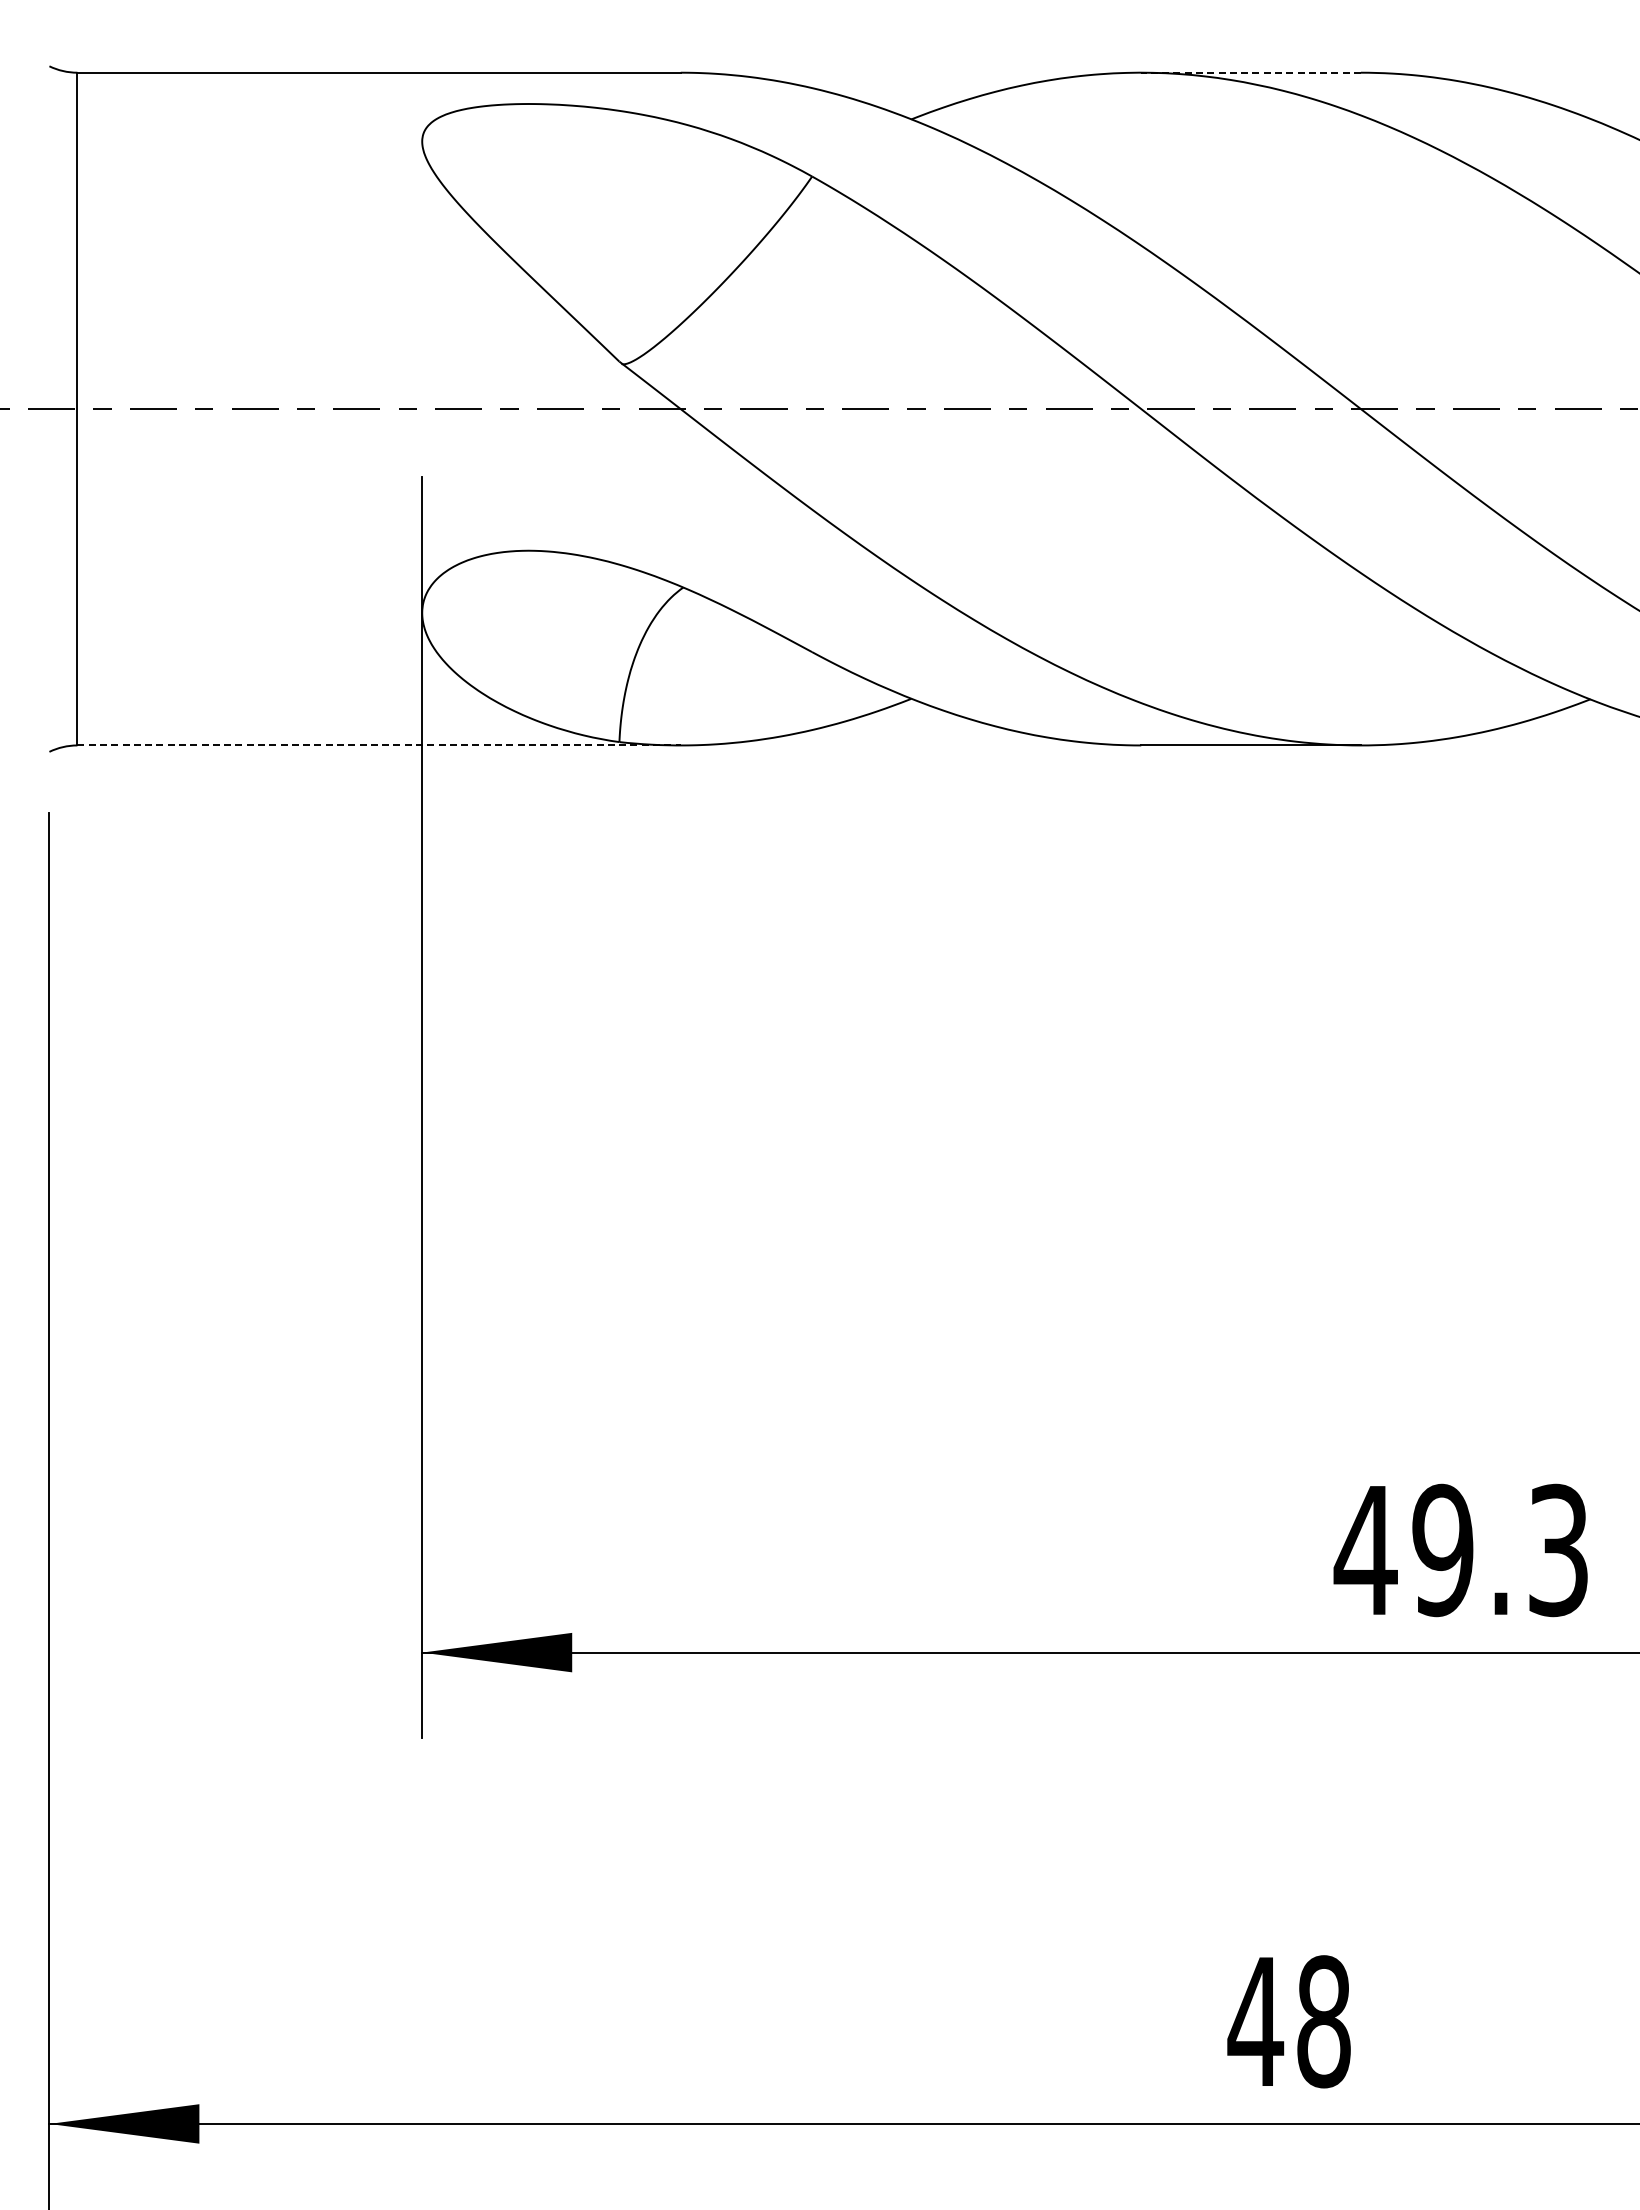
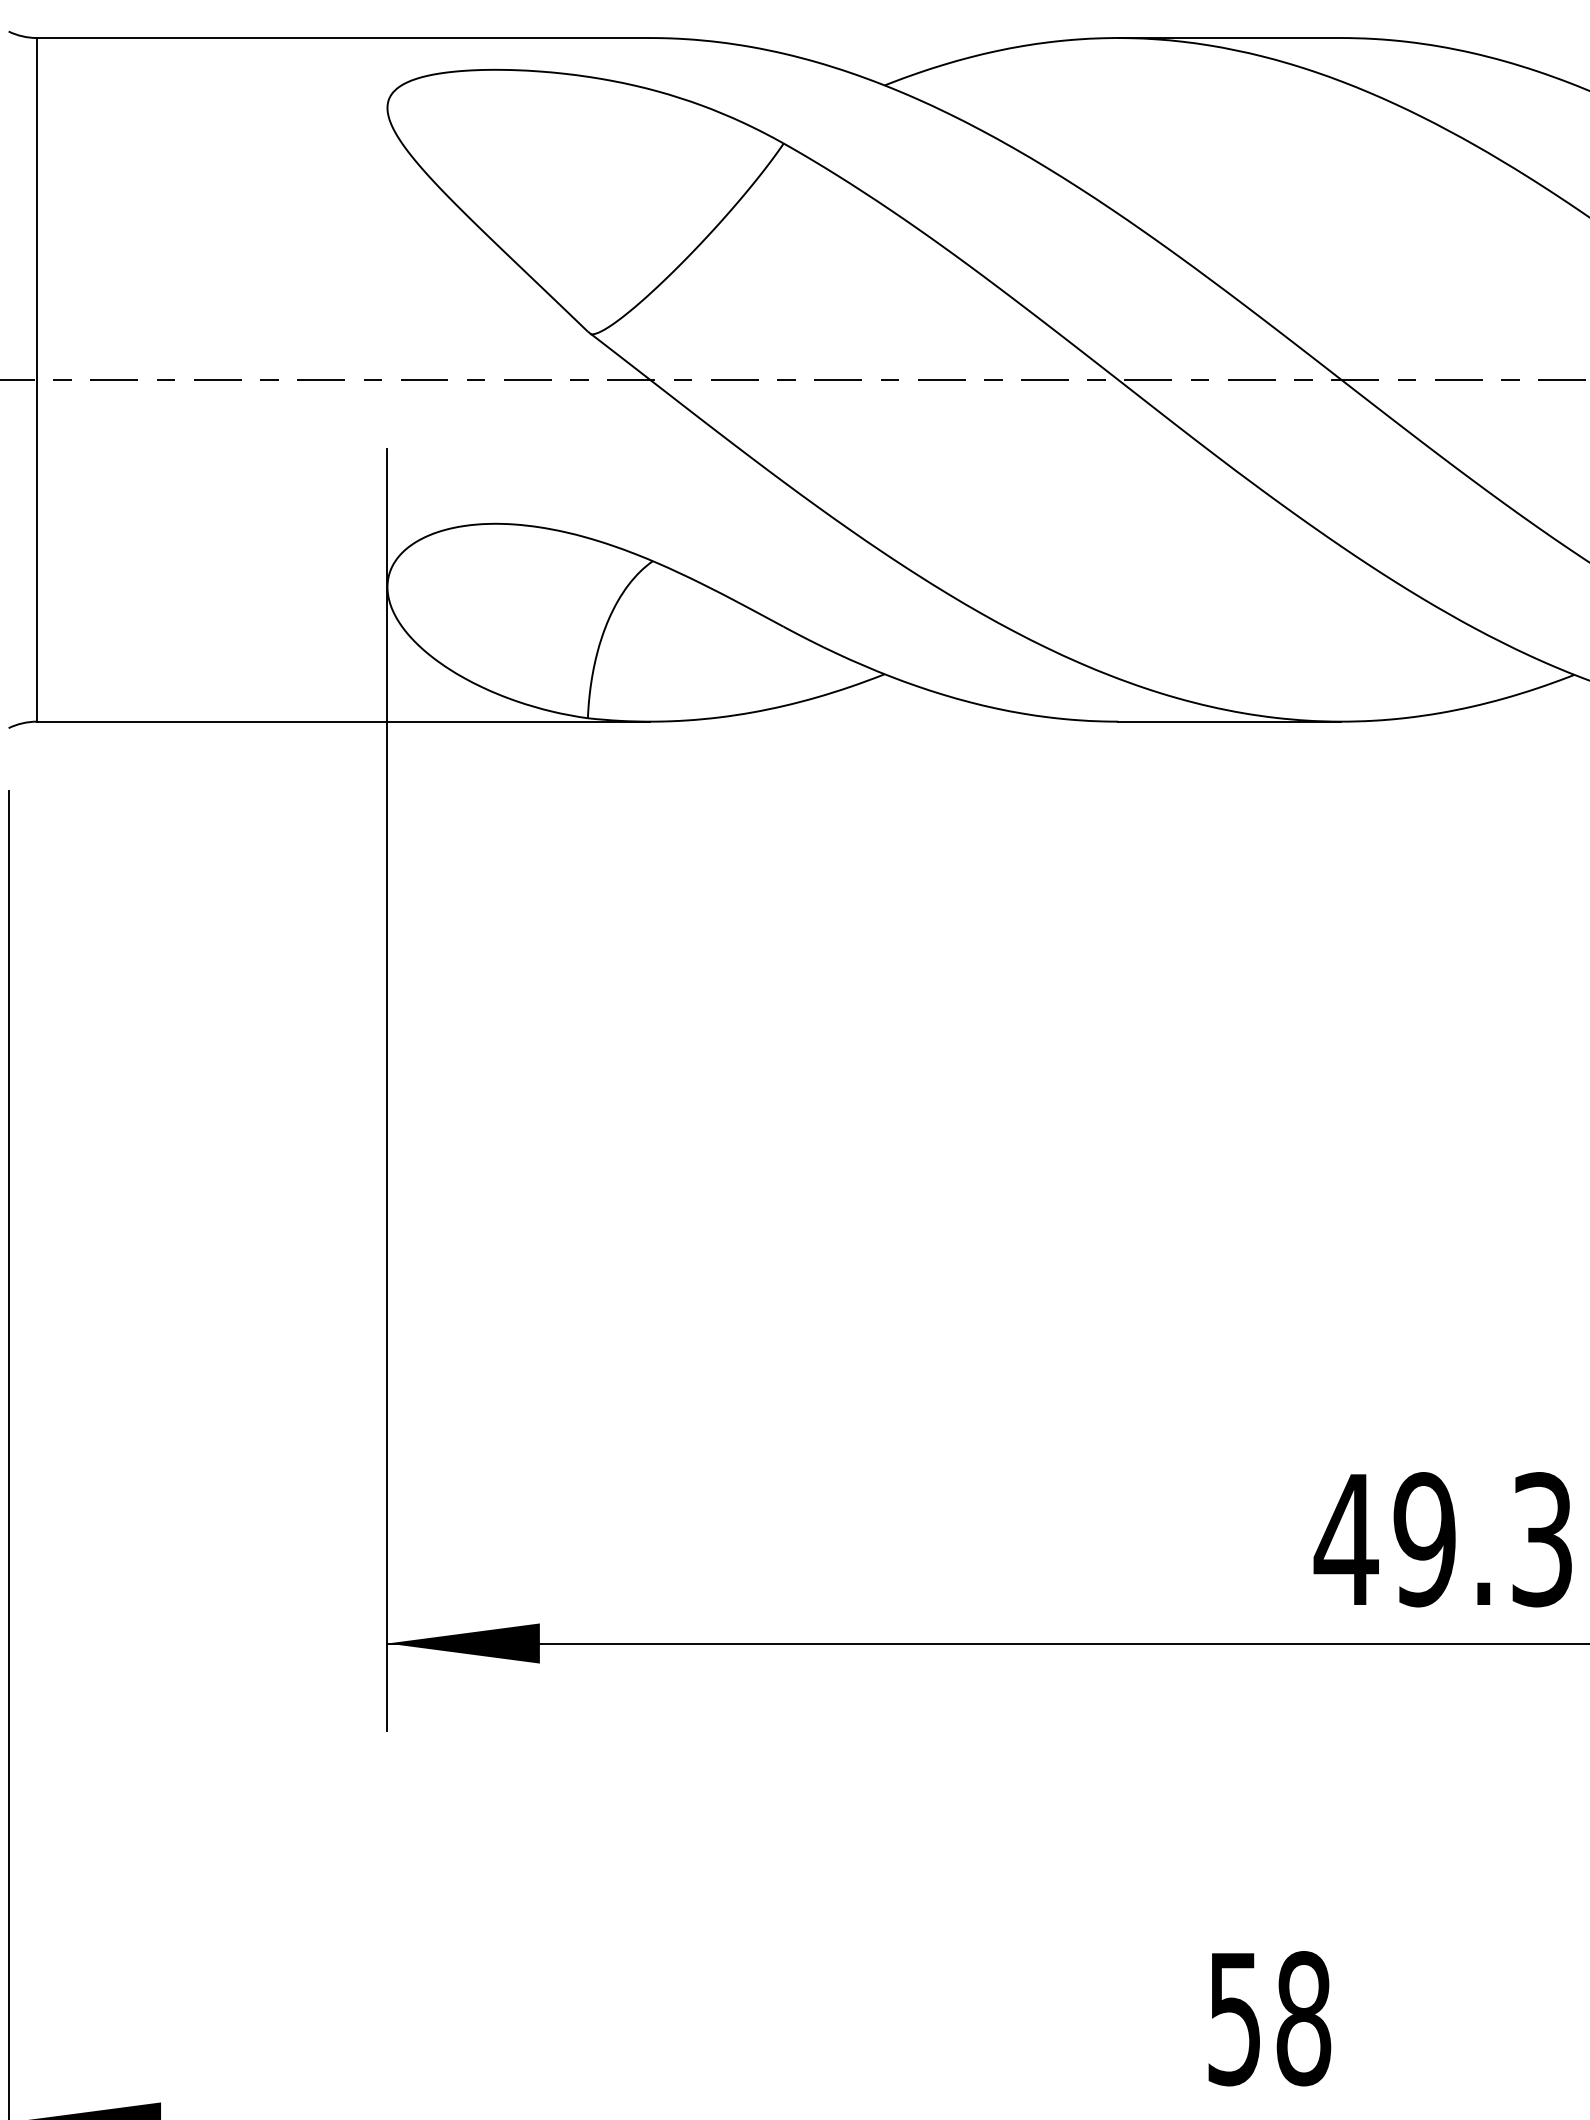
line: (1251, 72) -> (1230, 37), dashed -> solid
line: (379, 745) -> (344, 721), dashed -> solid
text: (1255, 2022) -> (1234, 2019), 48 -> 58

